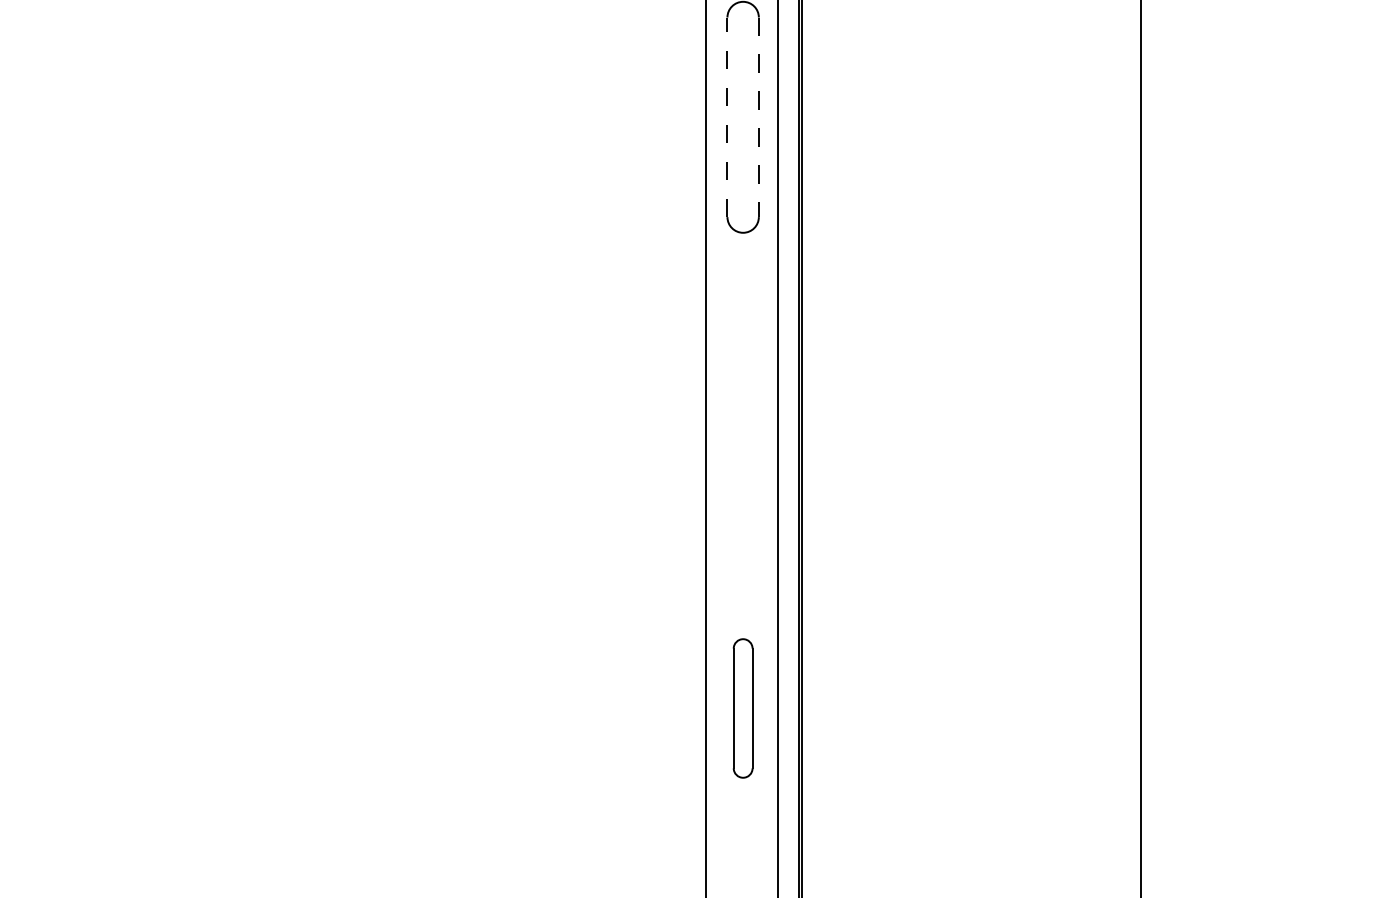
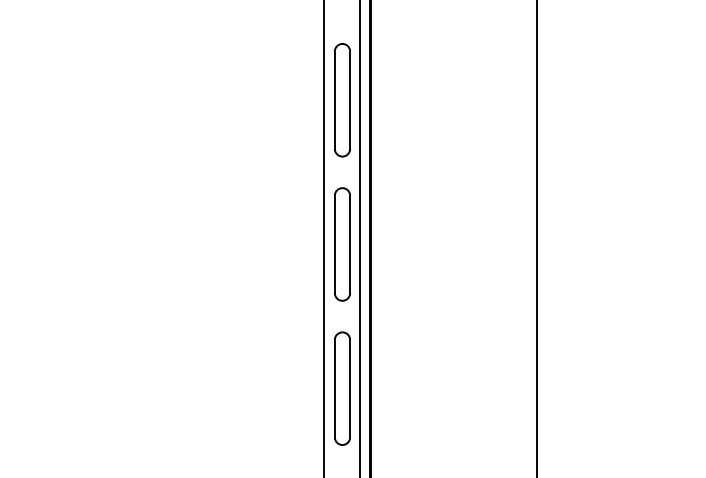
line: (726, 117) -> (334, 100), dashed -> solid
line: (759, 117) -> (350, 100), dashed -> solid
part: (743, 413) -> (342, 244), added
part: (743, 708) -> (342, 388), size x1.67

